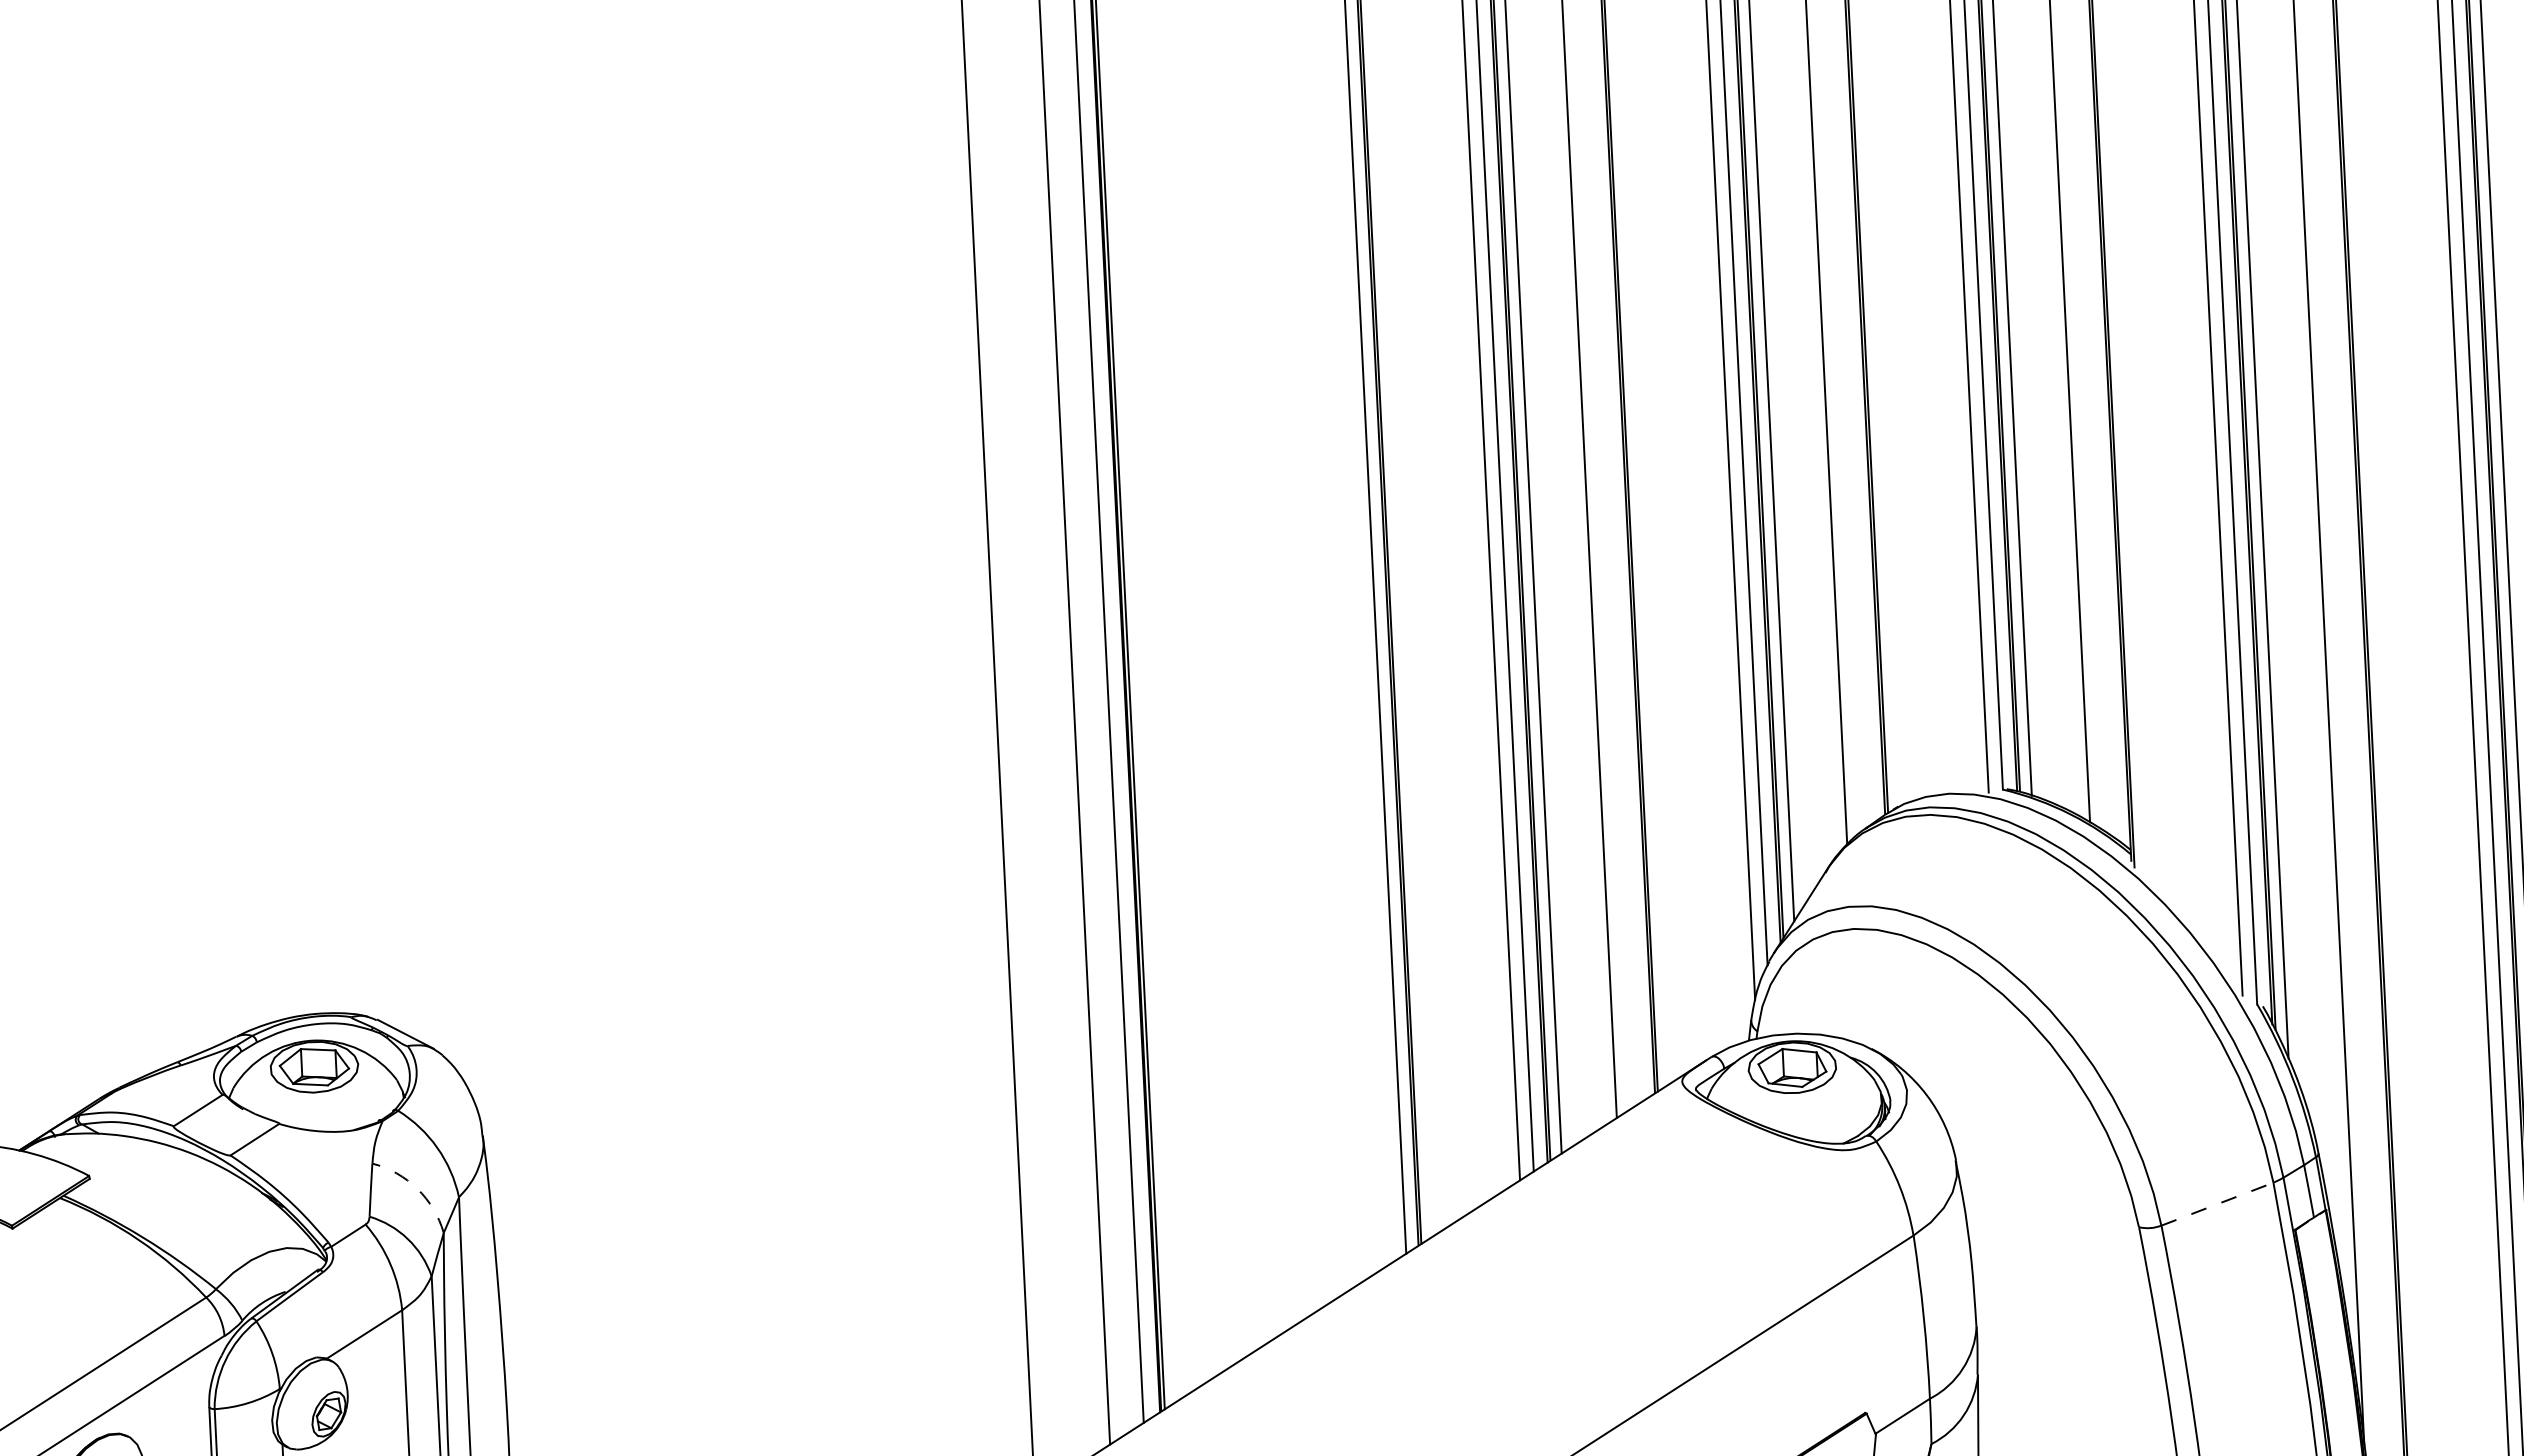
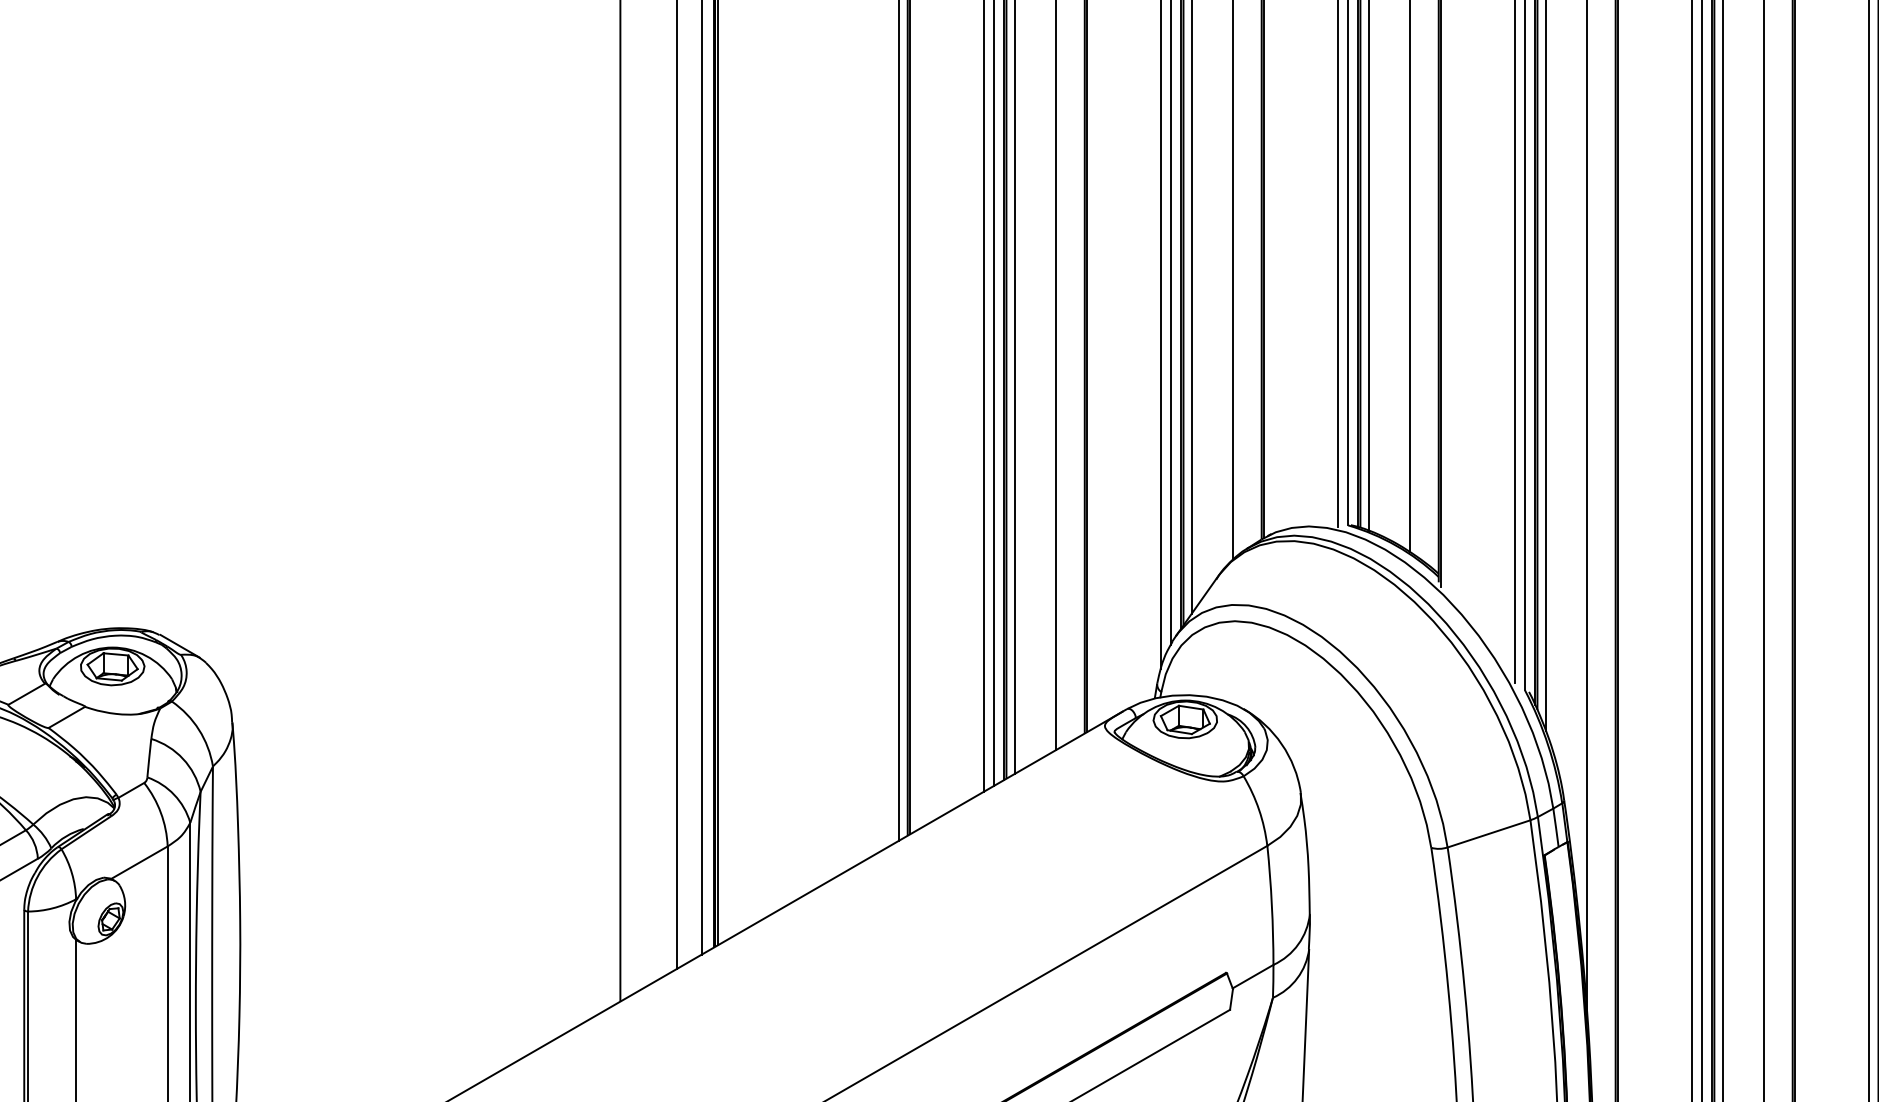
arc: (417, 1188) -> (183, 758), dashed -> solid
line: (2218, 1203) -> (1489, 833), dashed -> solid

